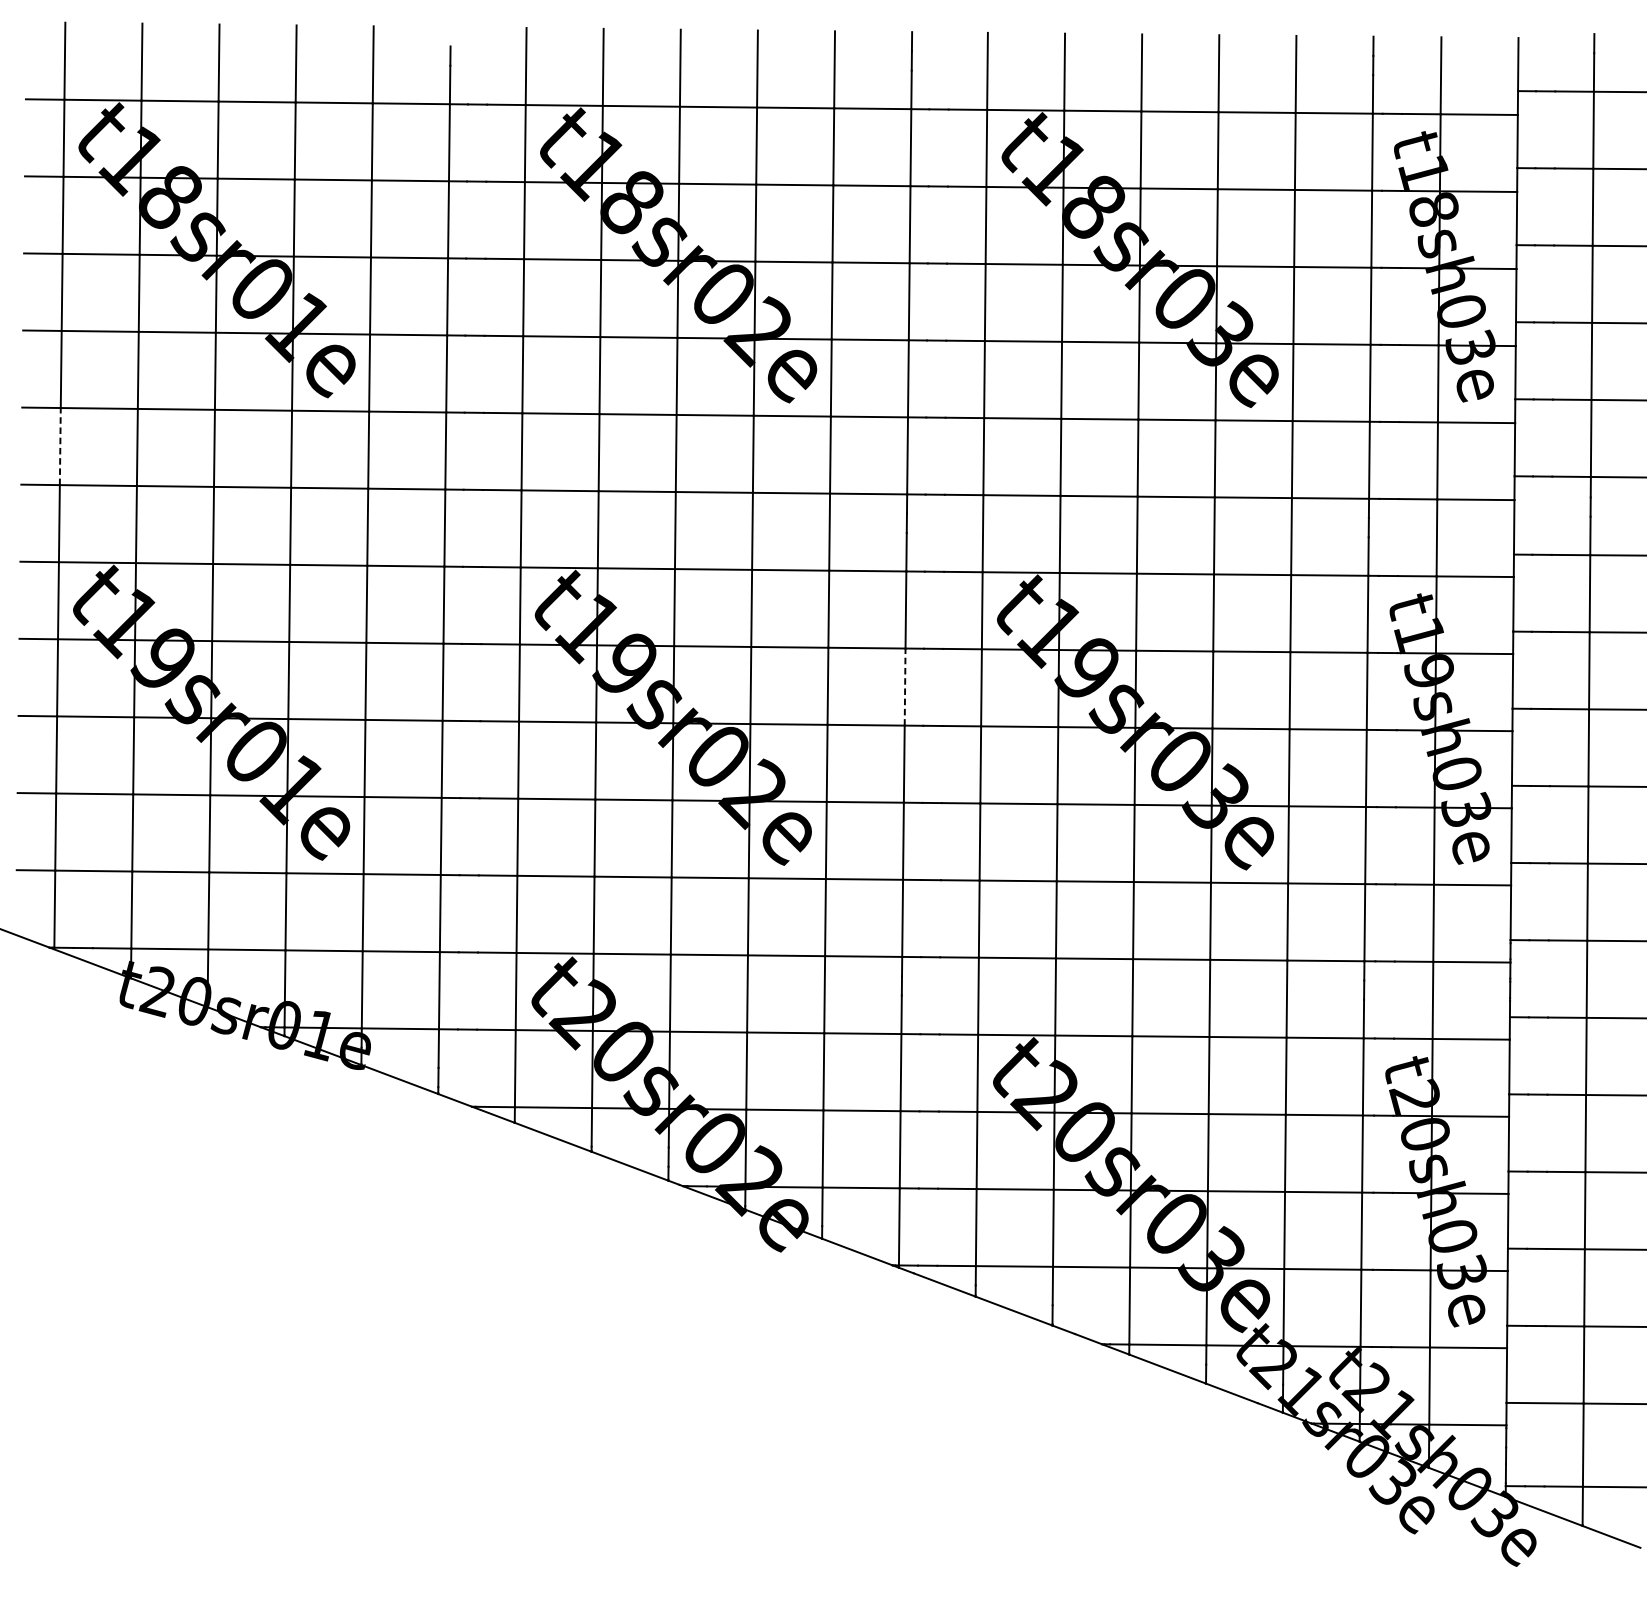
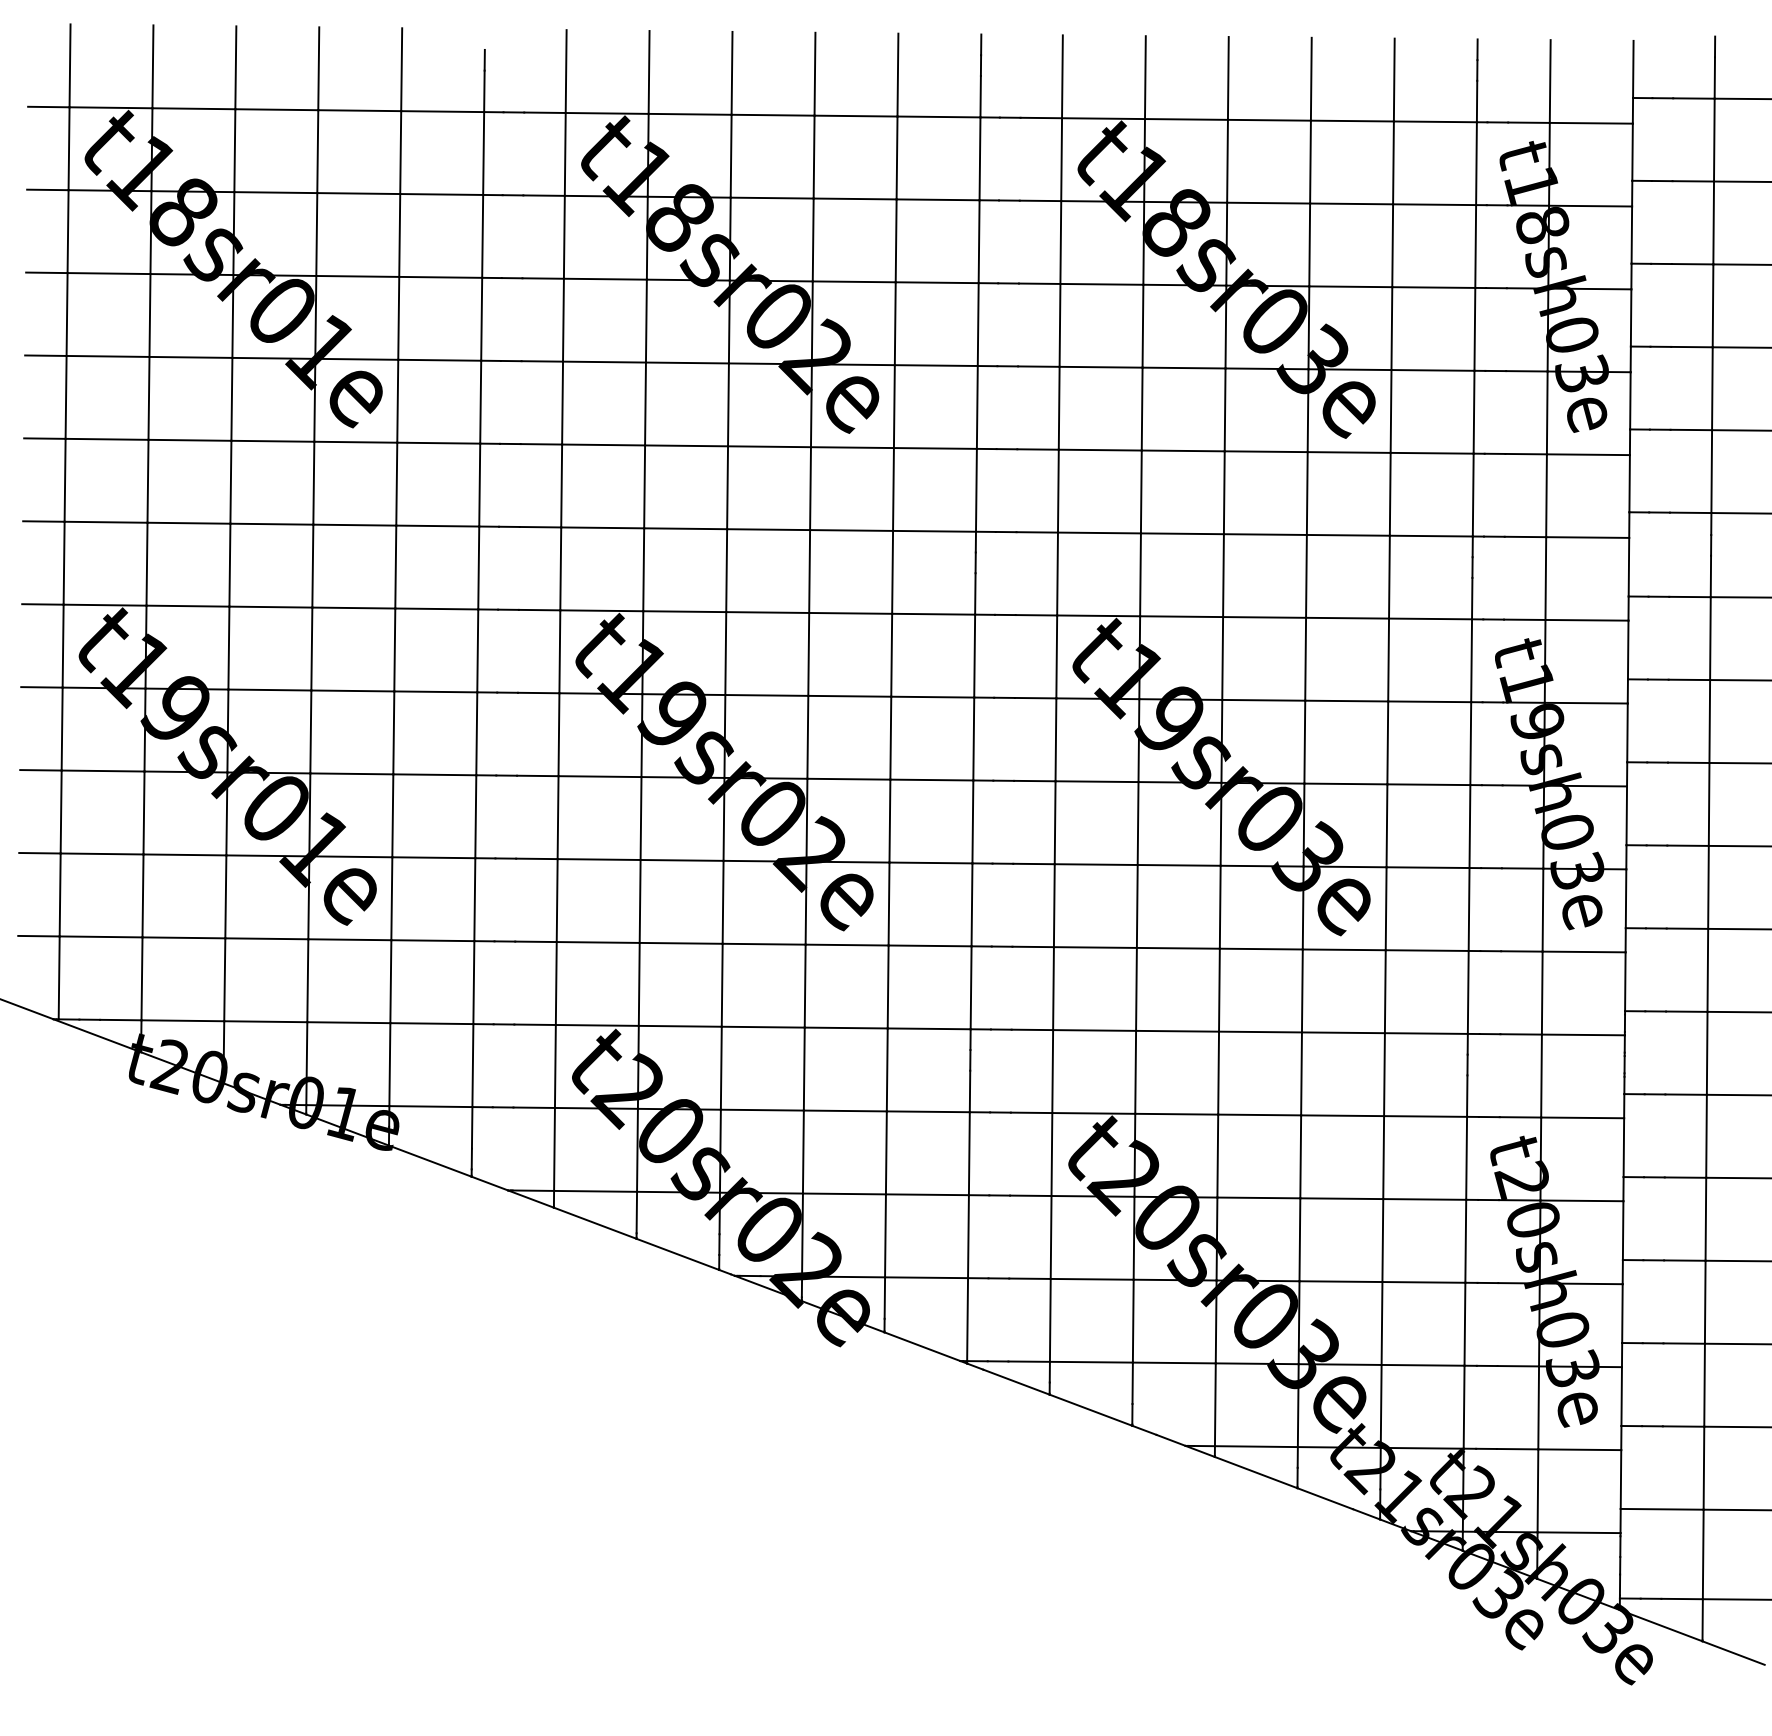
line: (60, 445) -> (65, 479), dashed -> solid
line: (904, 686) -> (973, 738), dashed -> solid

